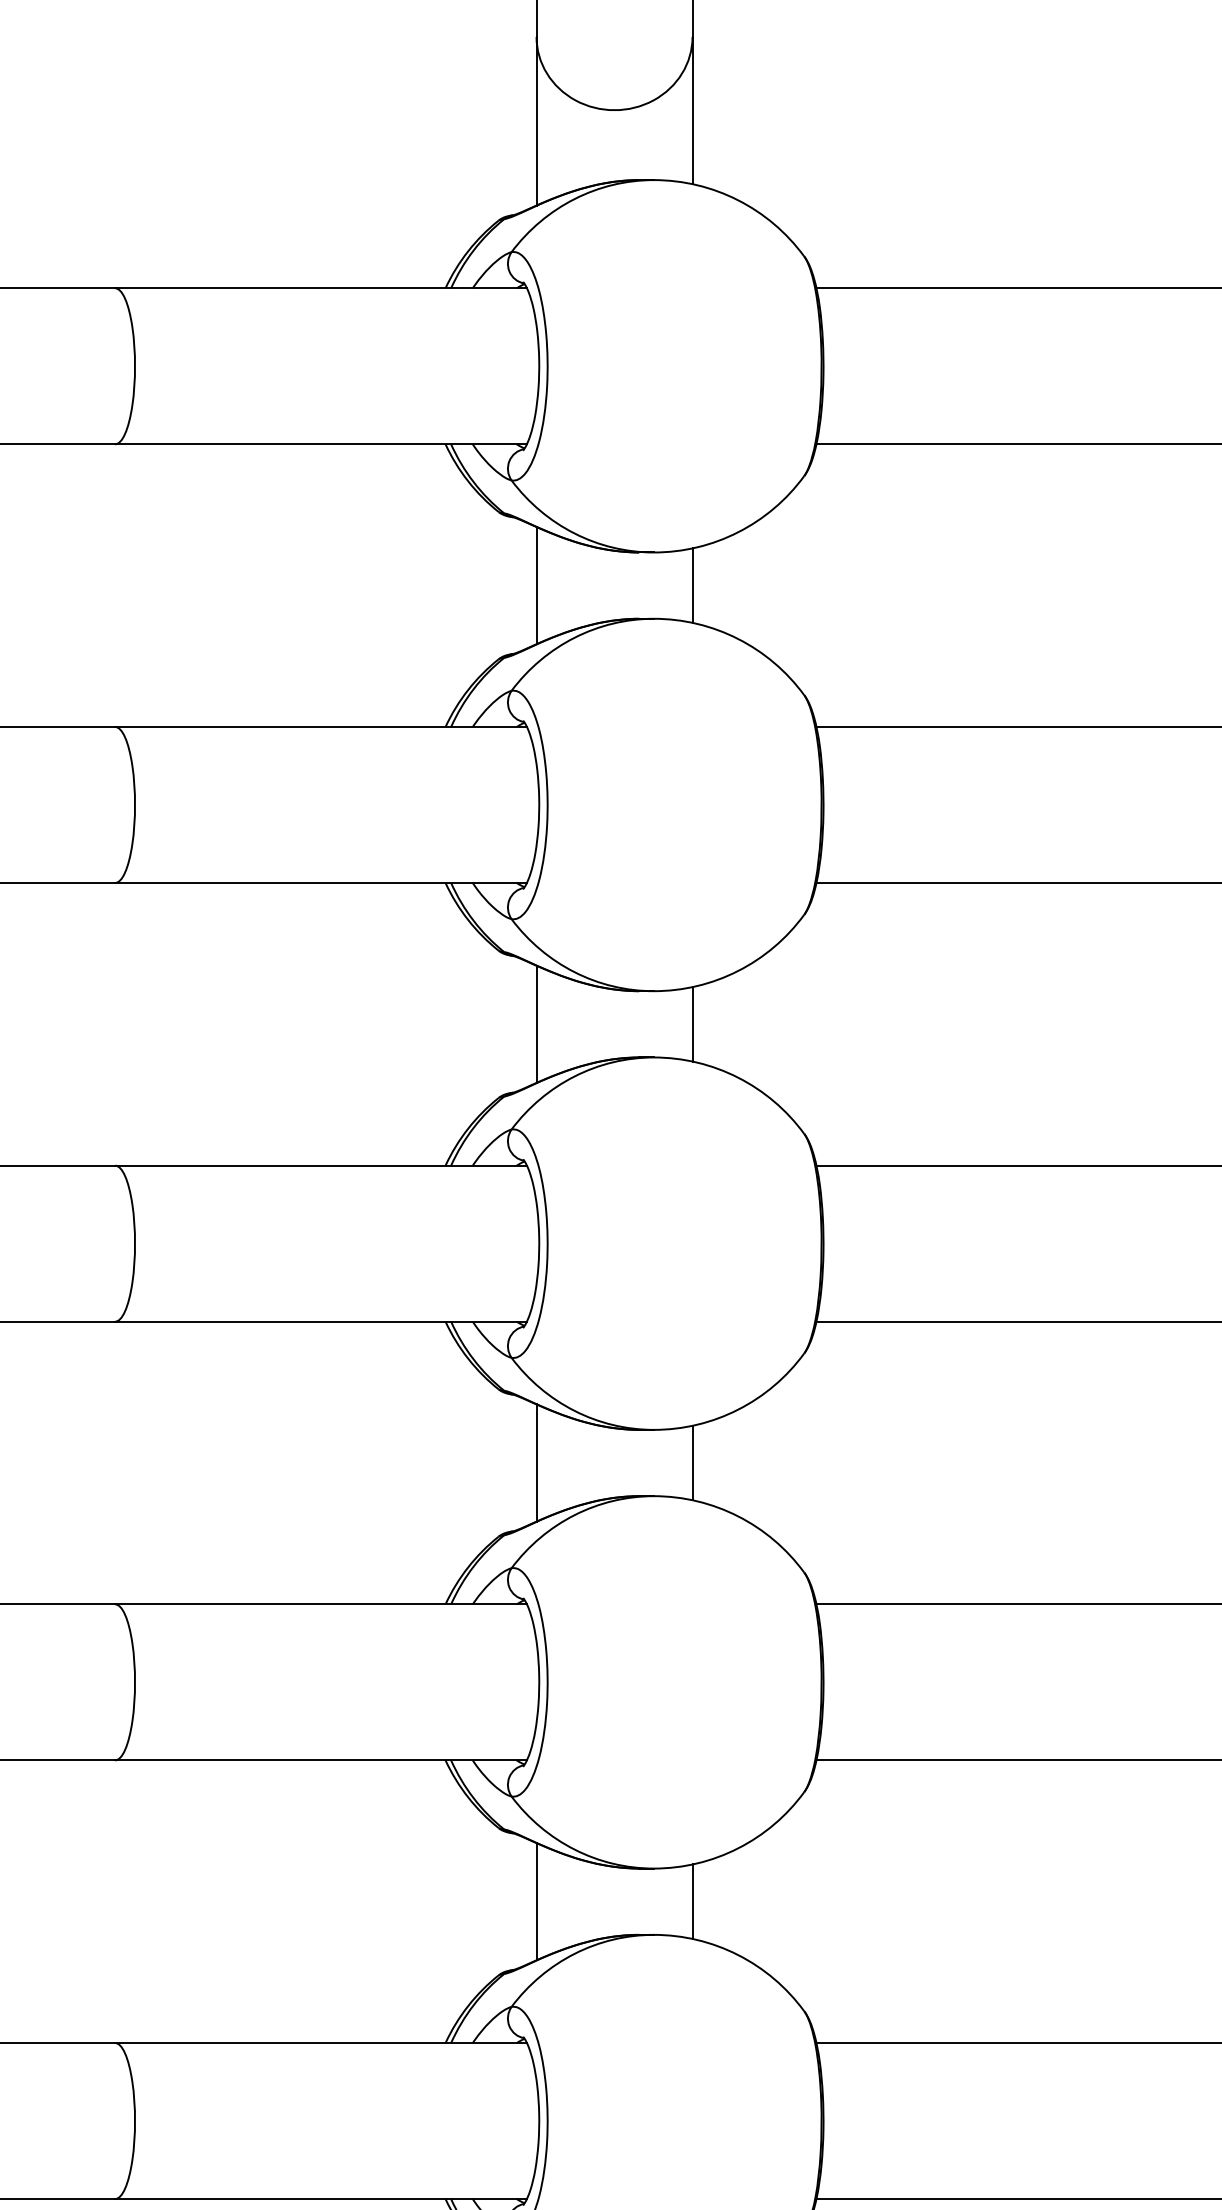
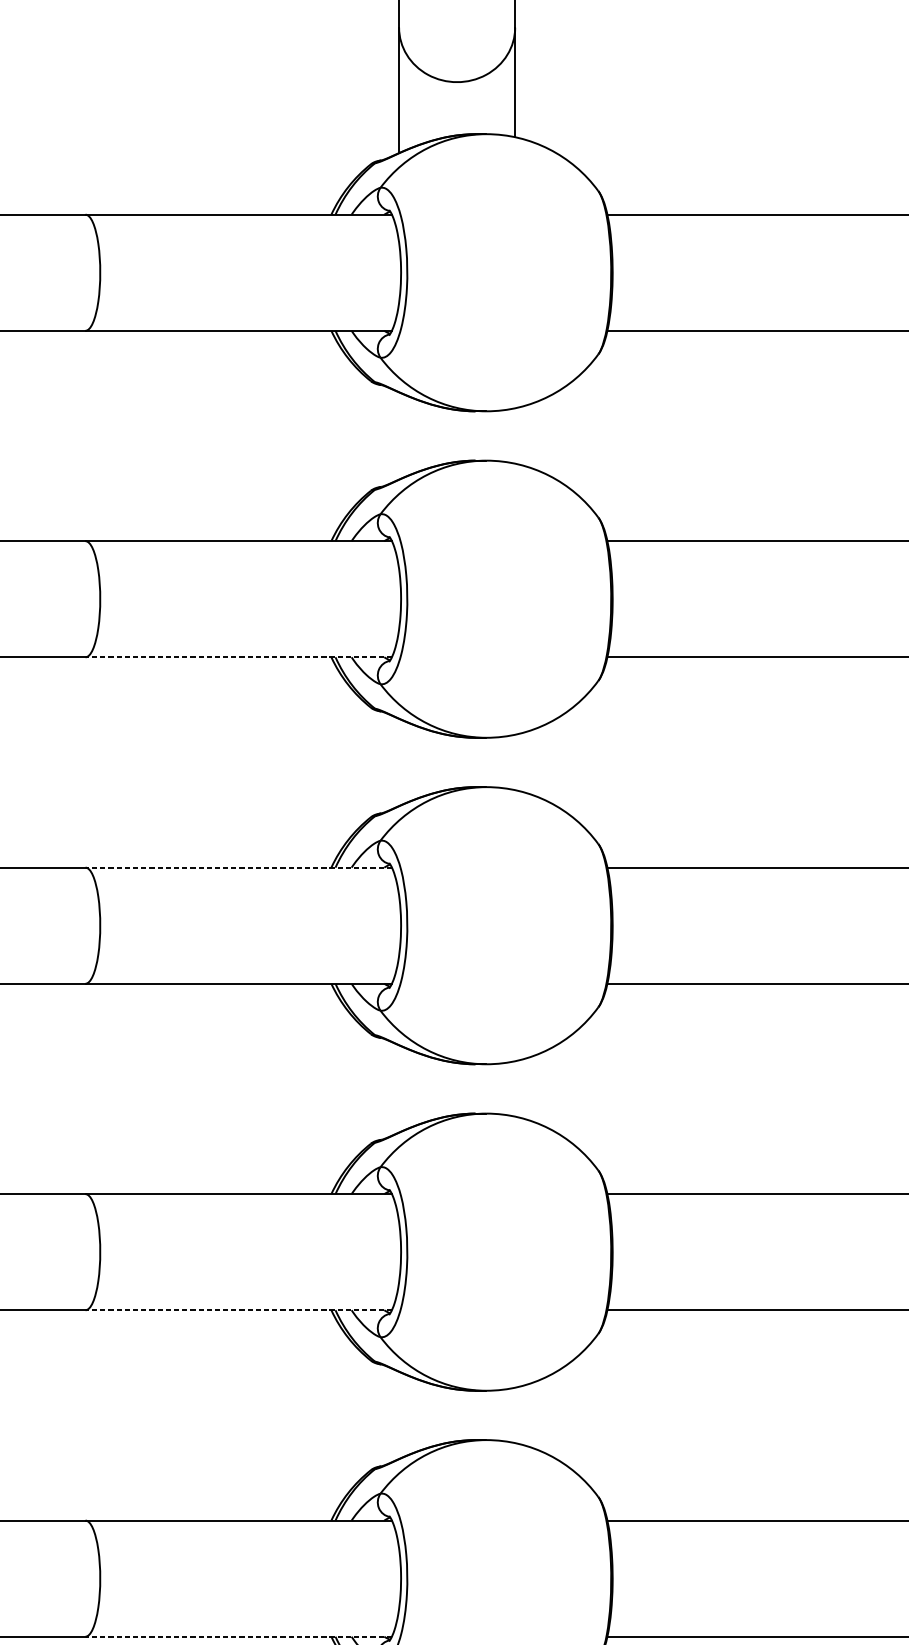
line: (536, 585) -> (399, 435), removed
line: (692, 585) -> (515, 435), removed
line: (321, 882) -> (239, 656), solid -> dashed
line: (536, 1023) -> (399, 761), removed
line: (692, 1024) -> (515, 762), removed
line: (321, 1165) -> (239, 867), solid -> dashed
line: (536, 1462) -> (399, 1088), removed
line: (692, 1462) -> (515, 1088), removed
line: (321, 1760) -> (239, 1310), solid -> dashed
line: (536, 1901) -> (399, 1415), removed
line: (692, 1901) -> (515, 1415), removed
line: (321, 2199) -> (239, 1637), solid -> dashed

